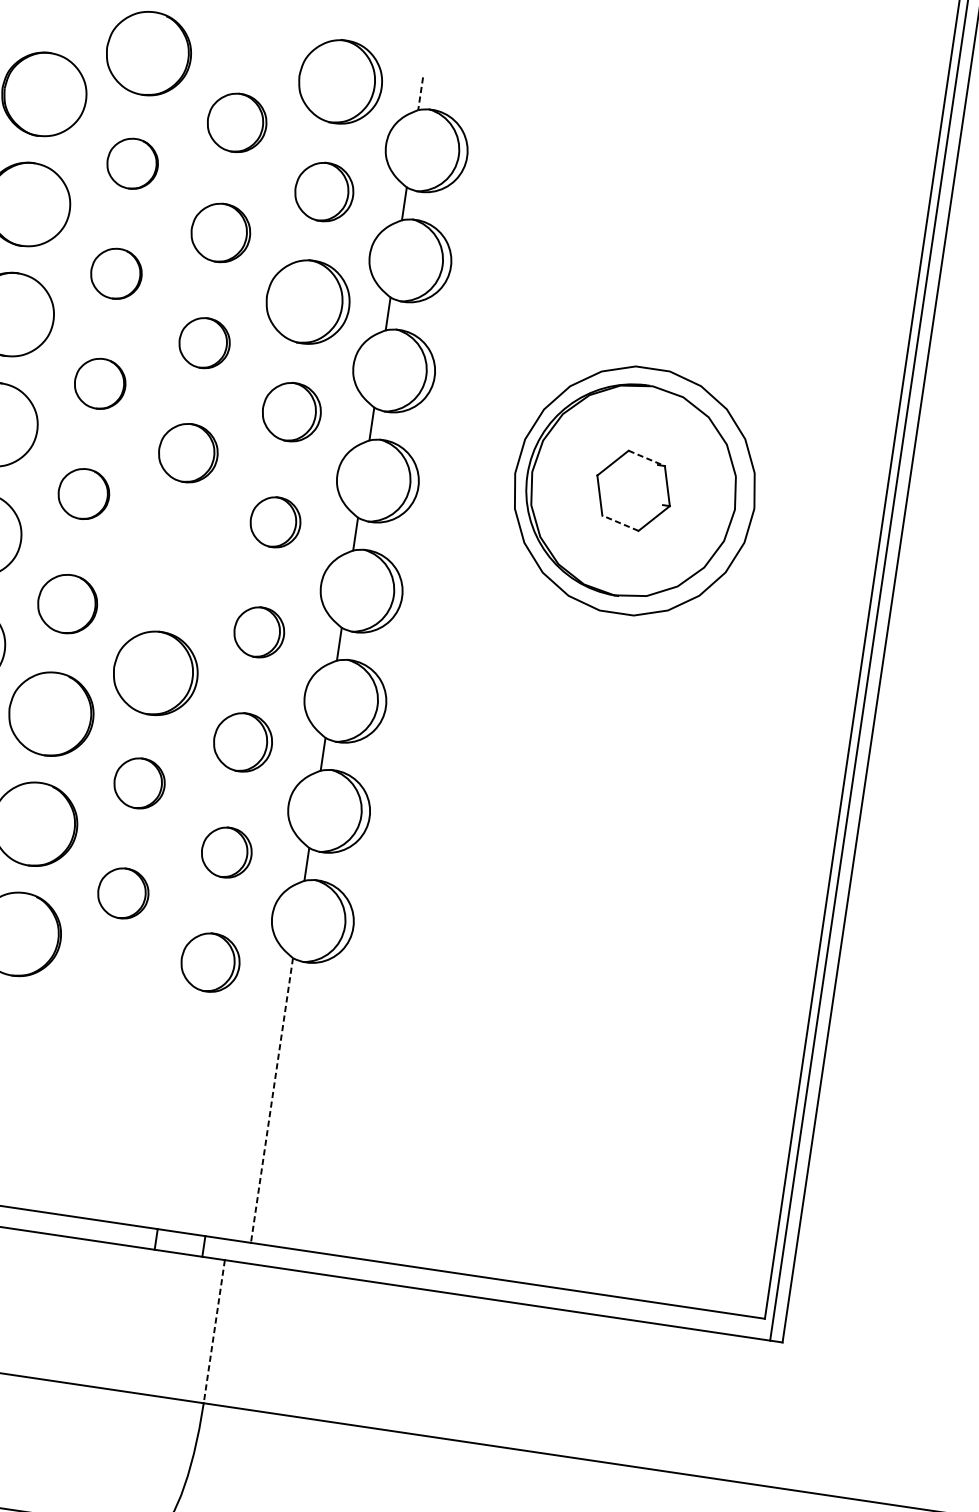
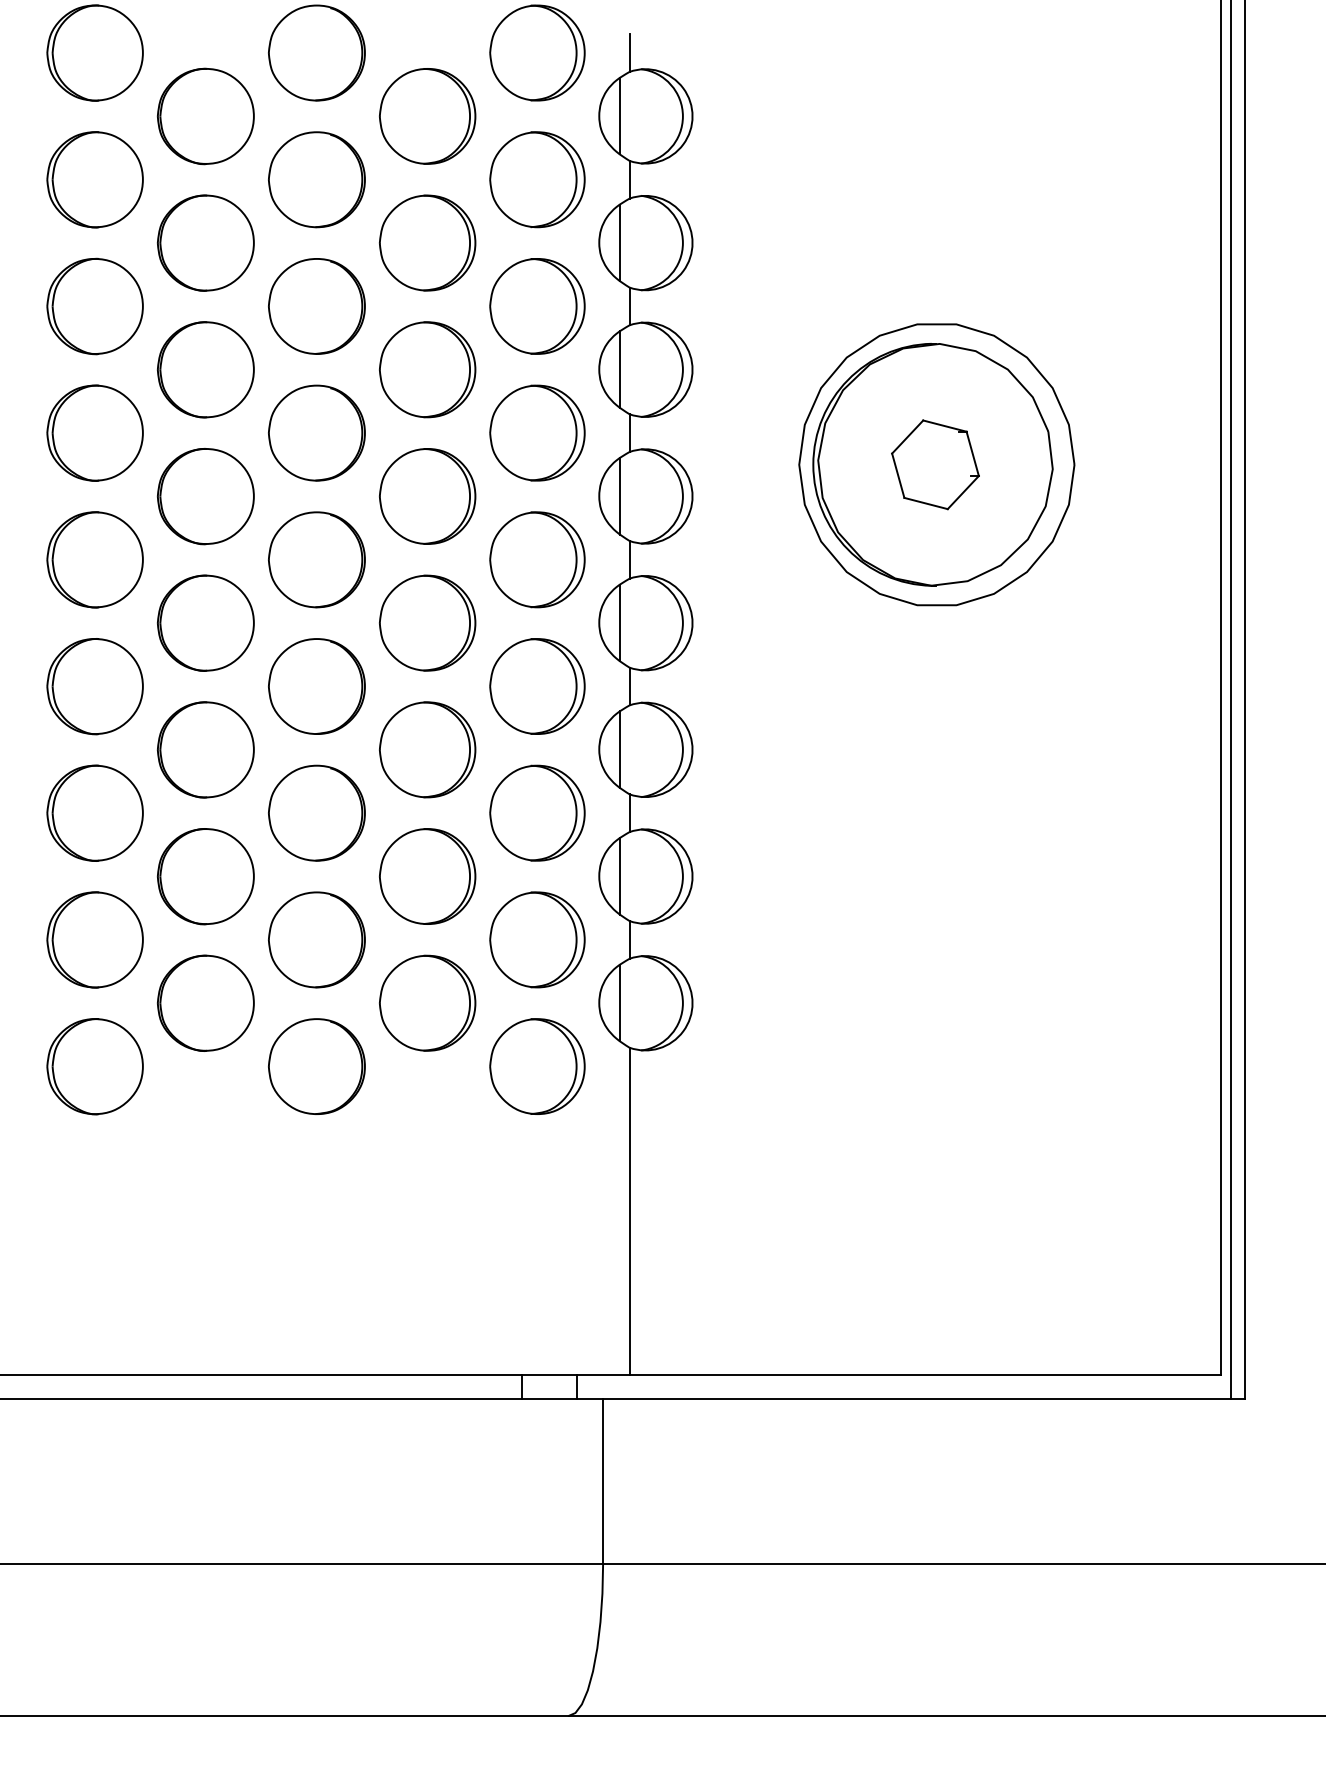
line: (420, 94) -> (629, 53), dashed -> solid
part: (236, 122) -> (427, 116), size x1.43
line: (404, 146) -> (620, 115), added
part: (132, 163) -> (316, 179), size x1.67
part: (324, 191) -> (537, 179), size x1.43
part: (220, 232) -> (427, 242), size x1.43
line: (388, 257) -> (620, 242), added
part: (116, 273) -> (316, 306), size x1.67
part: (204, 342) -> (427, 369), size x1.67
line: (372, 367) -> (620, 369), added
part: (99, 383) -> (316, 432), size x1.67
part: (291, 411) -> (537, 432), size x1.43
part: (188, 453) -> (427, 496), size x1.43
line: (647, 458) -> (945, 426), dashed -> solid
line: (355, 477) -> (620, 495), added
part: (83, 493) -> (316, 559), size x1.67
part: (275, 522) -> (537, 559), size x1.67
line: (619, 523) -> (925, 503), dashed -> solid
part: (171, 562) -> (427, 622), added
line: (339, 587) -> (620, 622), added
part: (67, 604) -> (316, 686), size x1.43
part: (259, 632) -> (537, 686), size x1.67
line: (323, 697) -> (620, 749), added
part: (243, 741) -> (537, 812), size x1.43
part: (139, 783) -> (427, 876), size x1.67
line: (307, 808) -> (620, 876), added
part: (226, 852) -> (537, 939), size x1.67
part: (123, 892) -> (427, 1002), size x1.67
line: (290, 917) -> (620, 1002), added
part: (210, 962) -> (537, 1066), size x1.43
line: (271, 1100) -> (629, 1211), dashed -> solid
line: (214, 1332) -> (603, 1482), dashed -> solid

